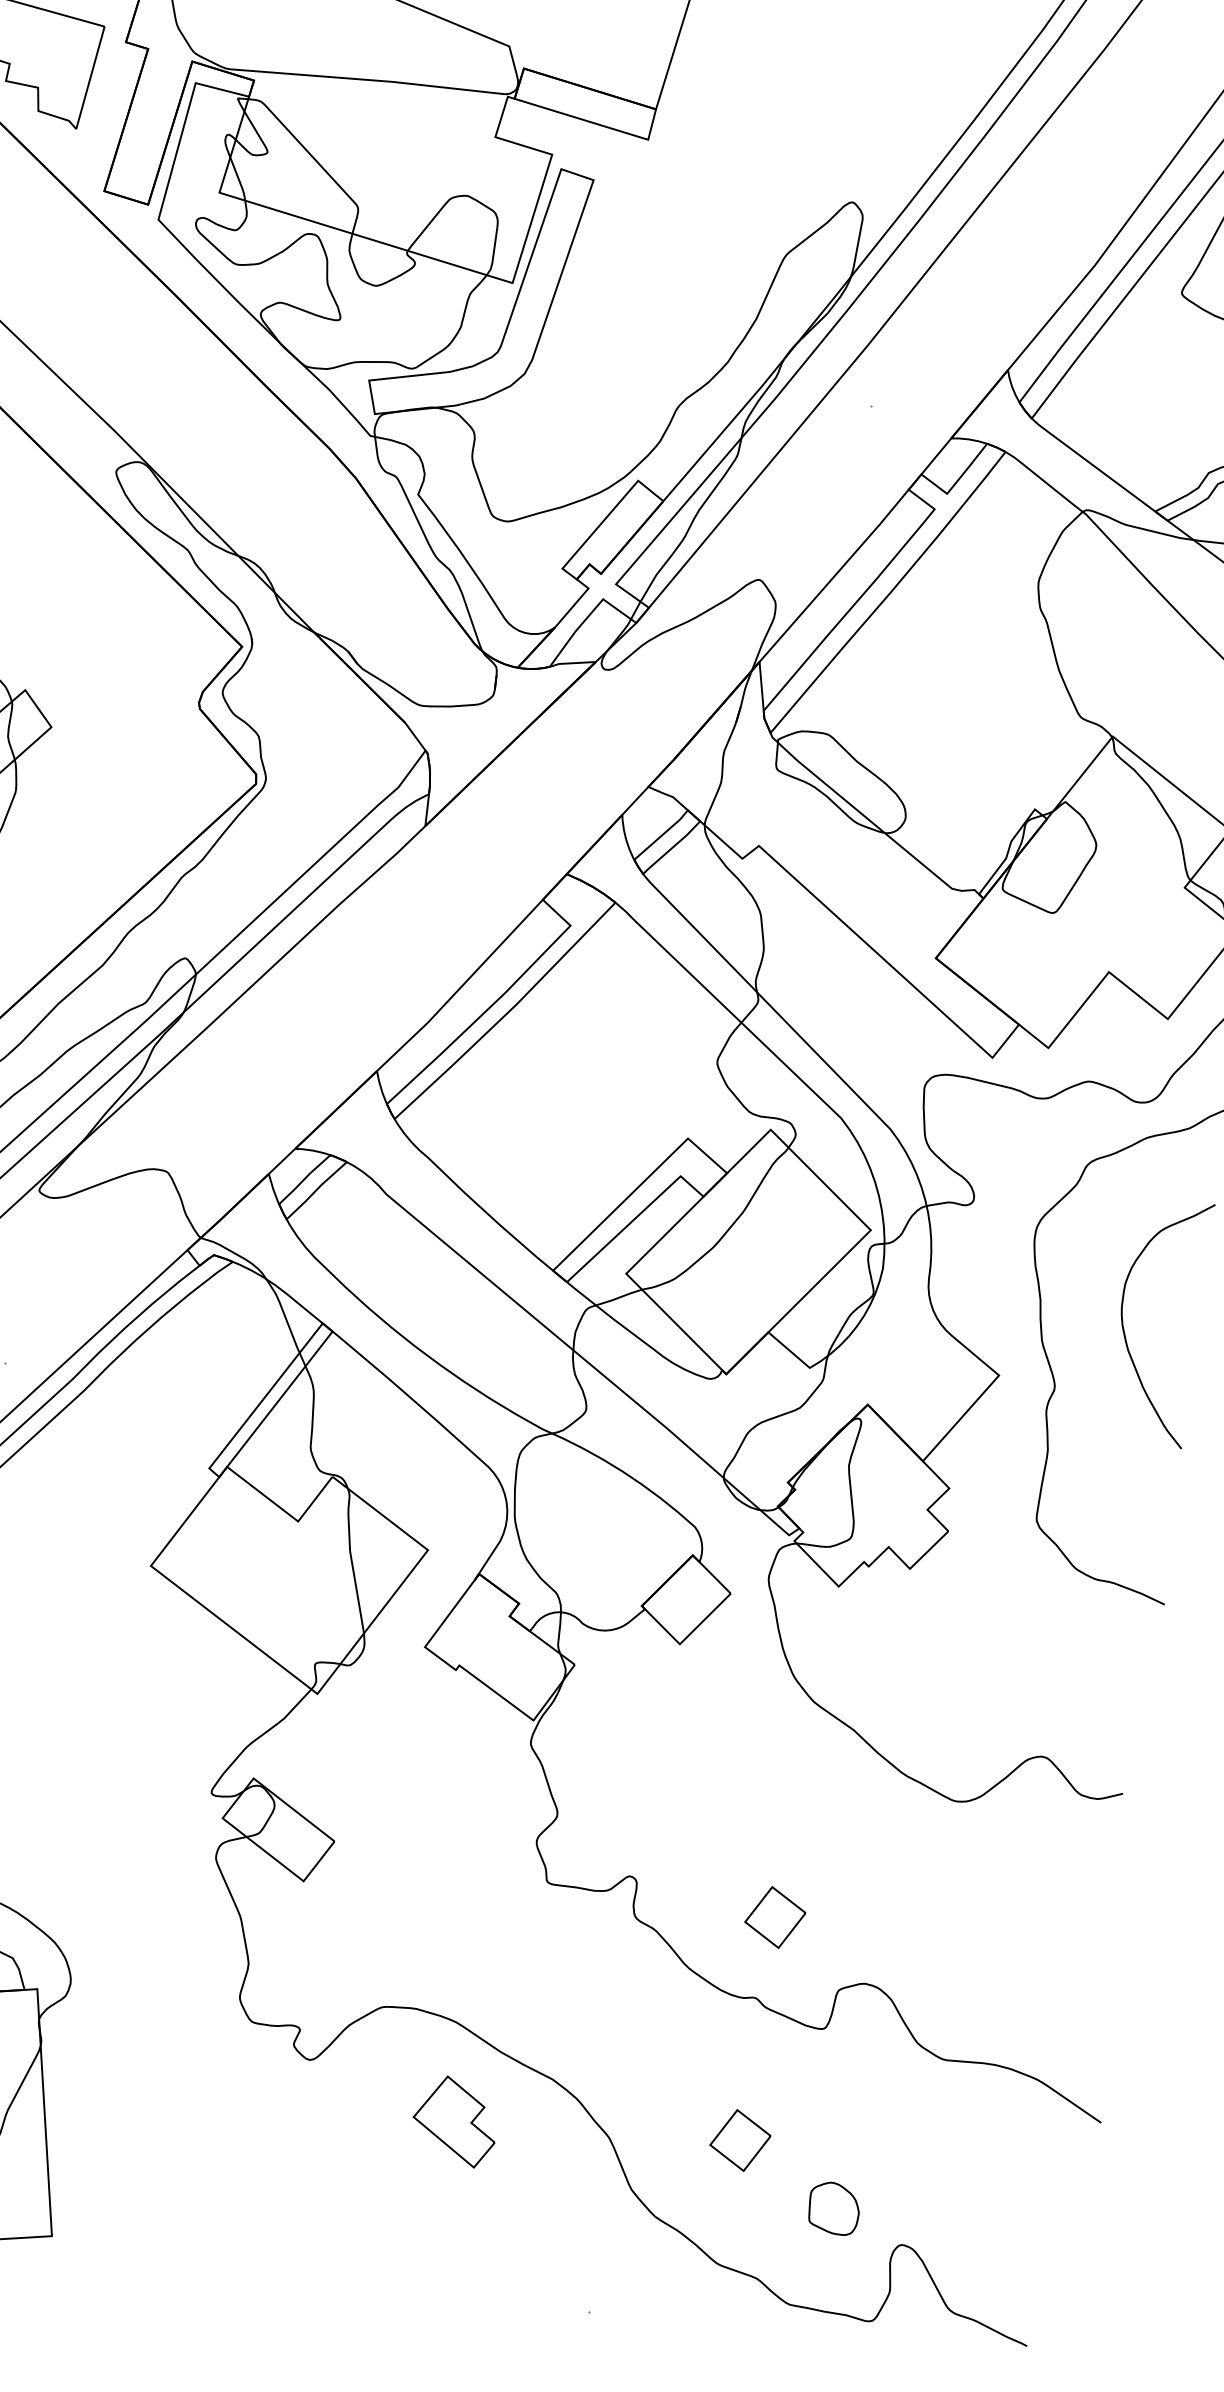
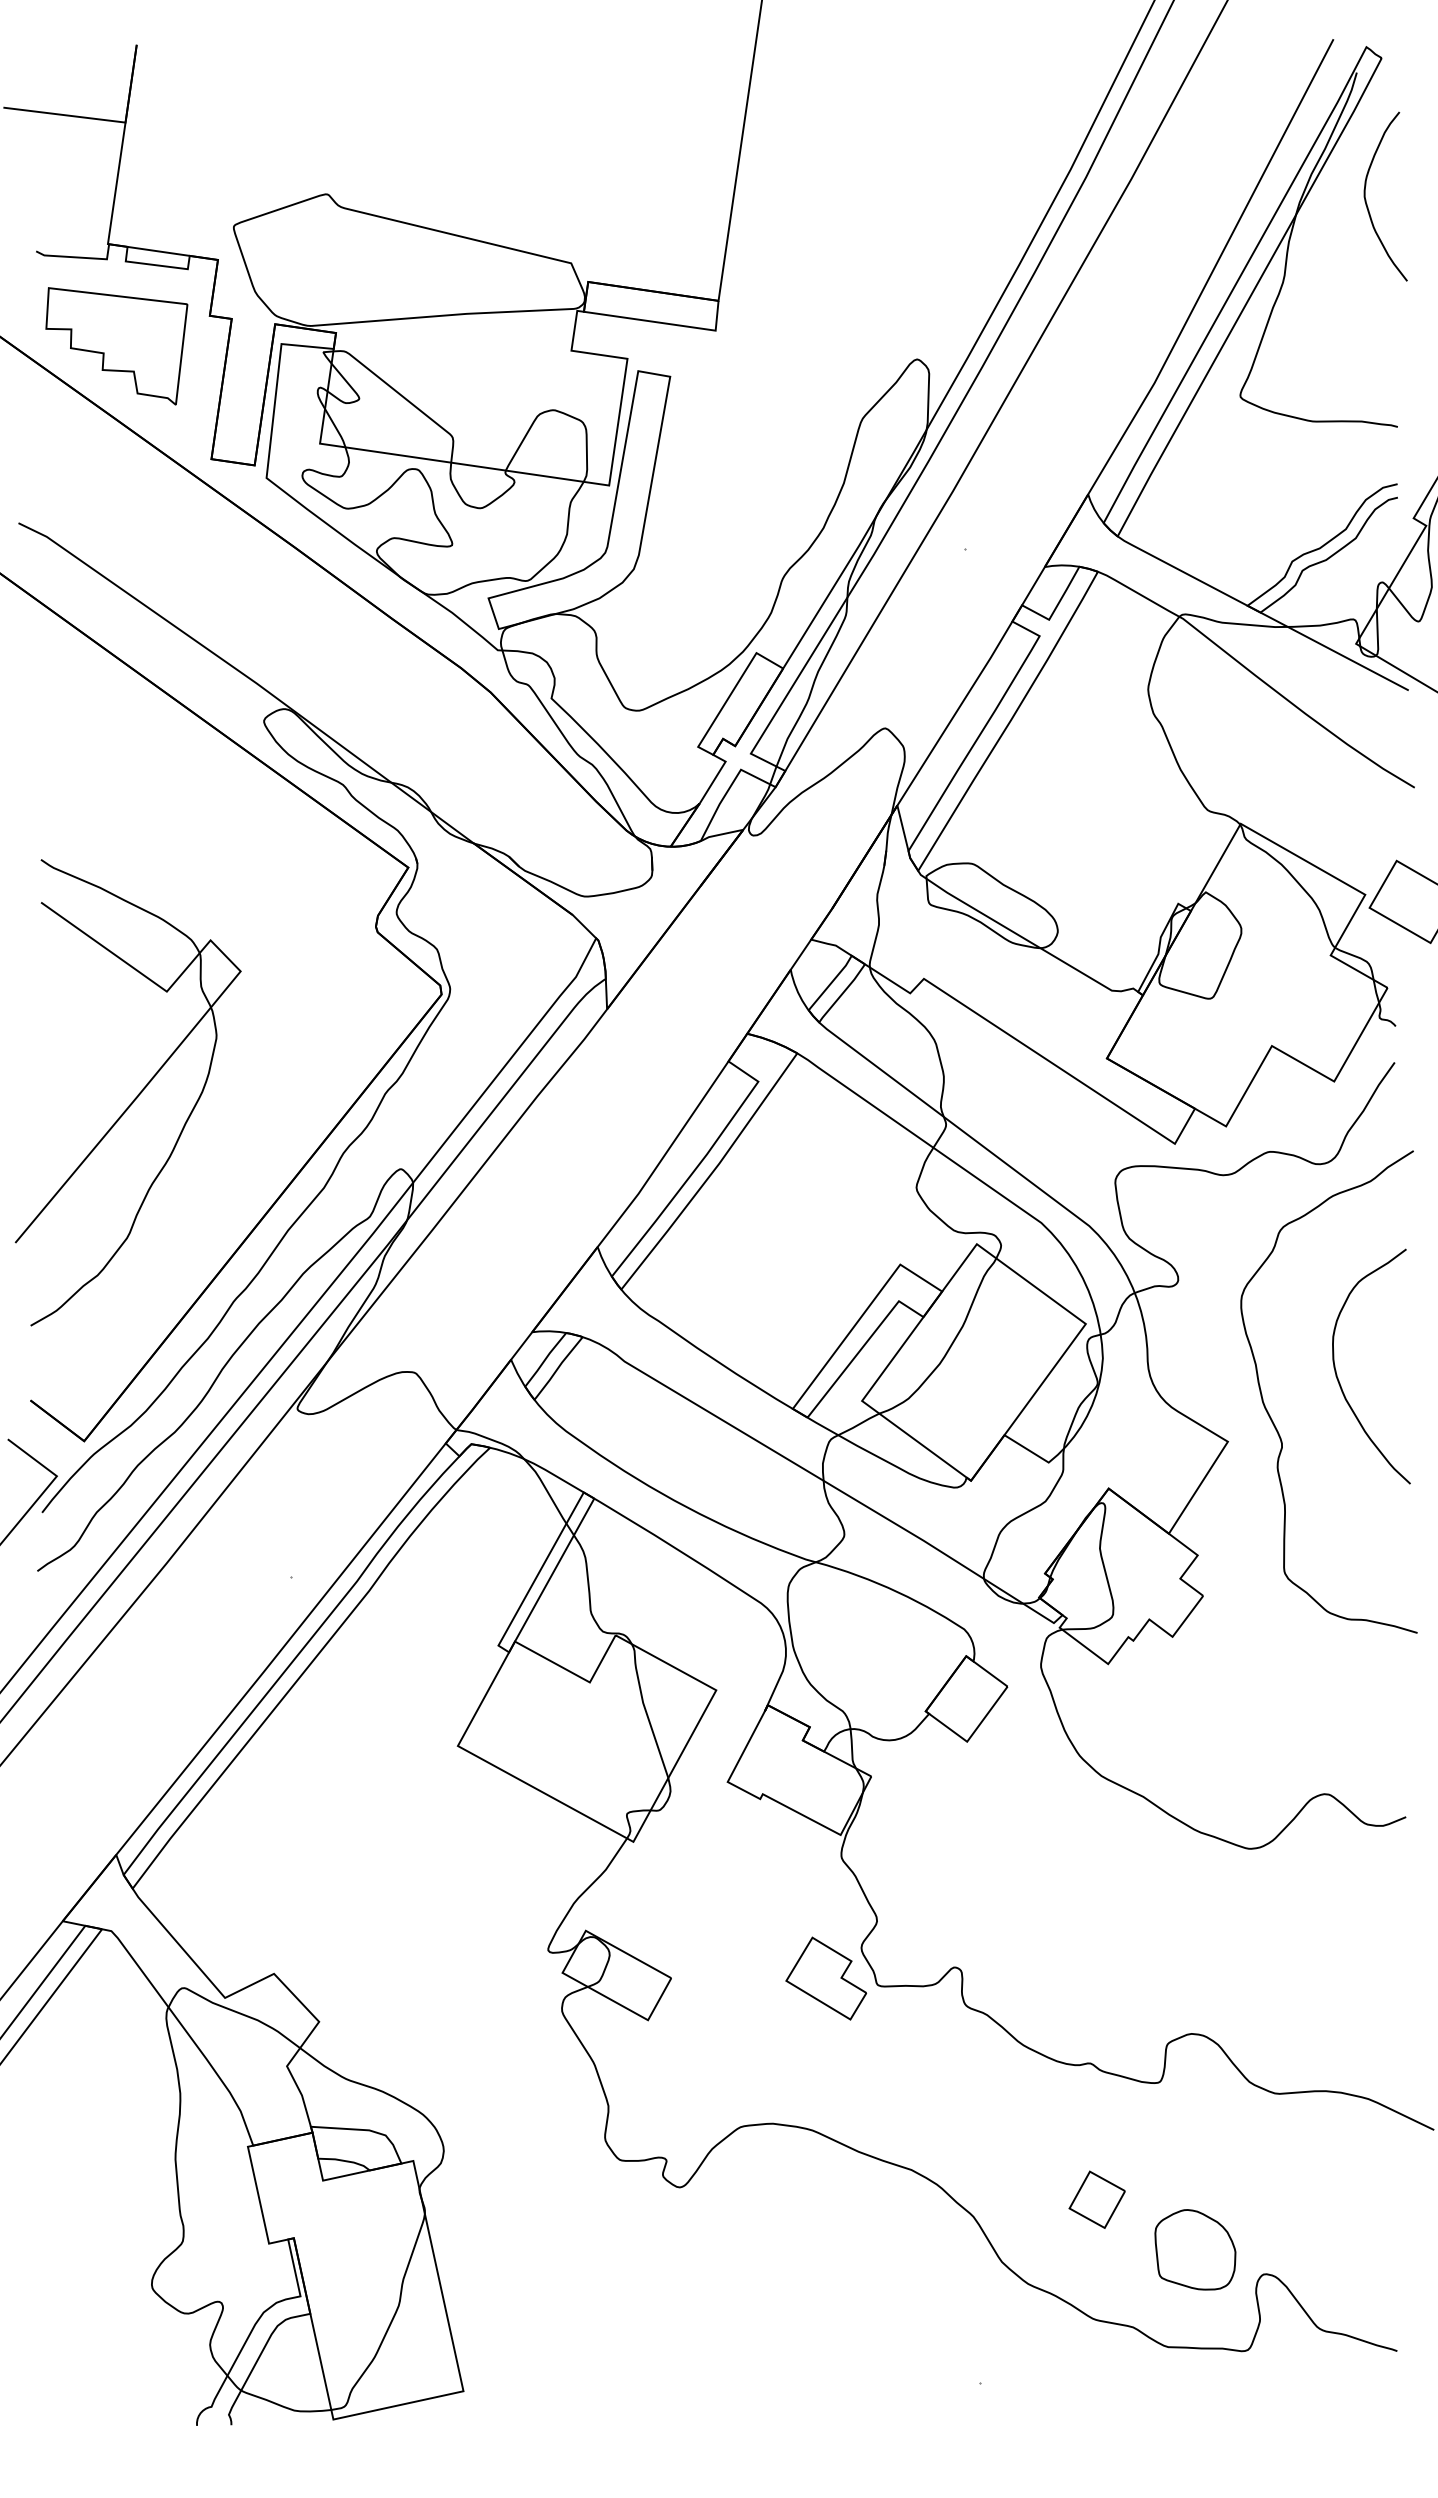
part: (774, 1917) -> (1096, 1984), removed
part: (455, 2121) -> (826, 1978), moved
part: (834, 2208) -> (1195, 2249), size x1.67

